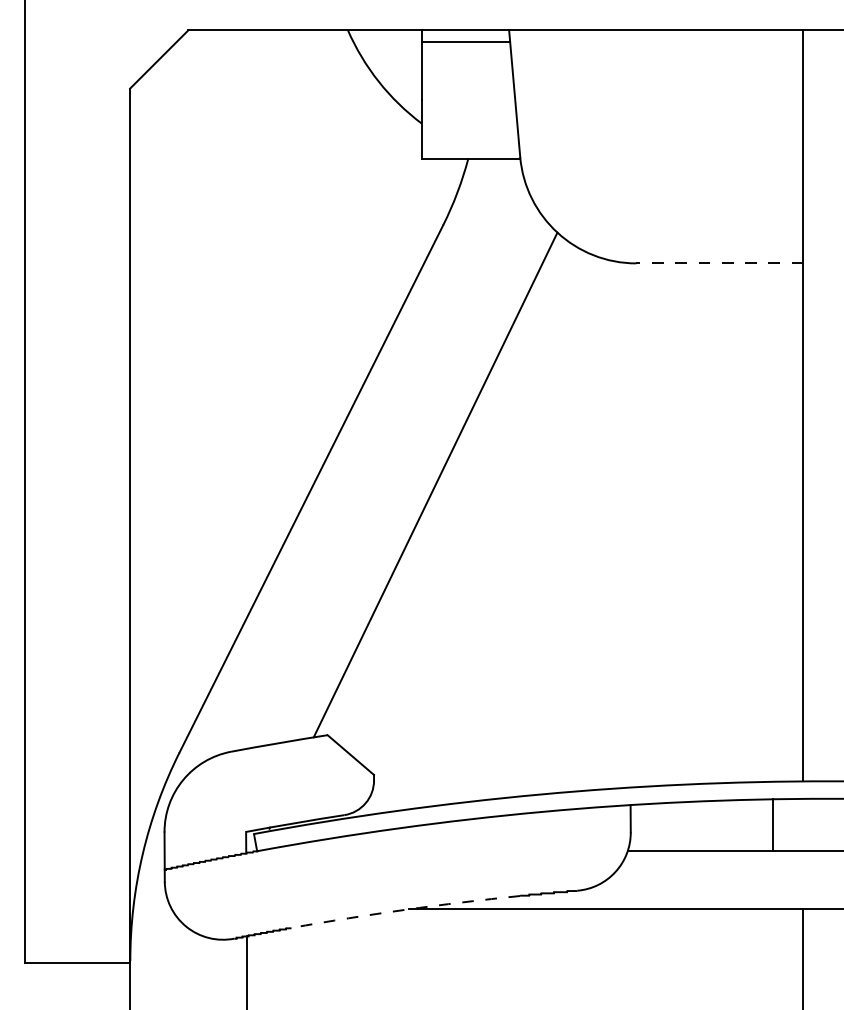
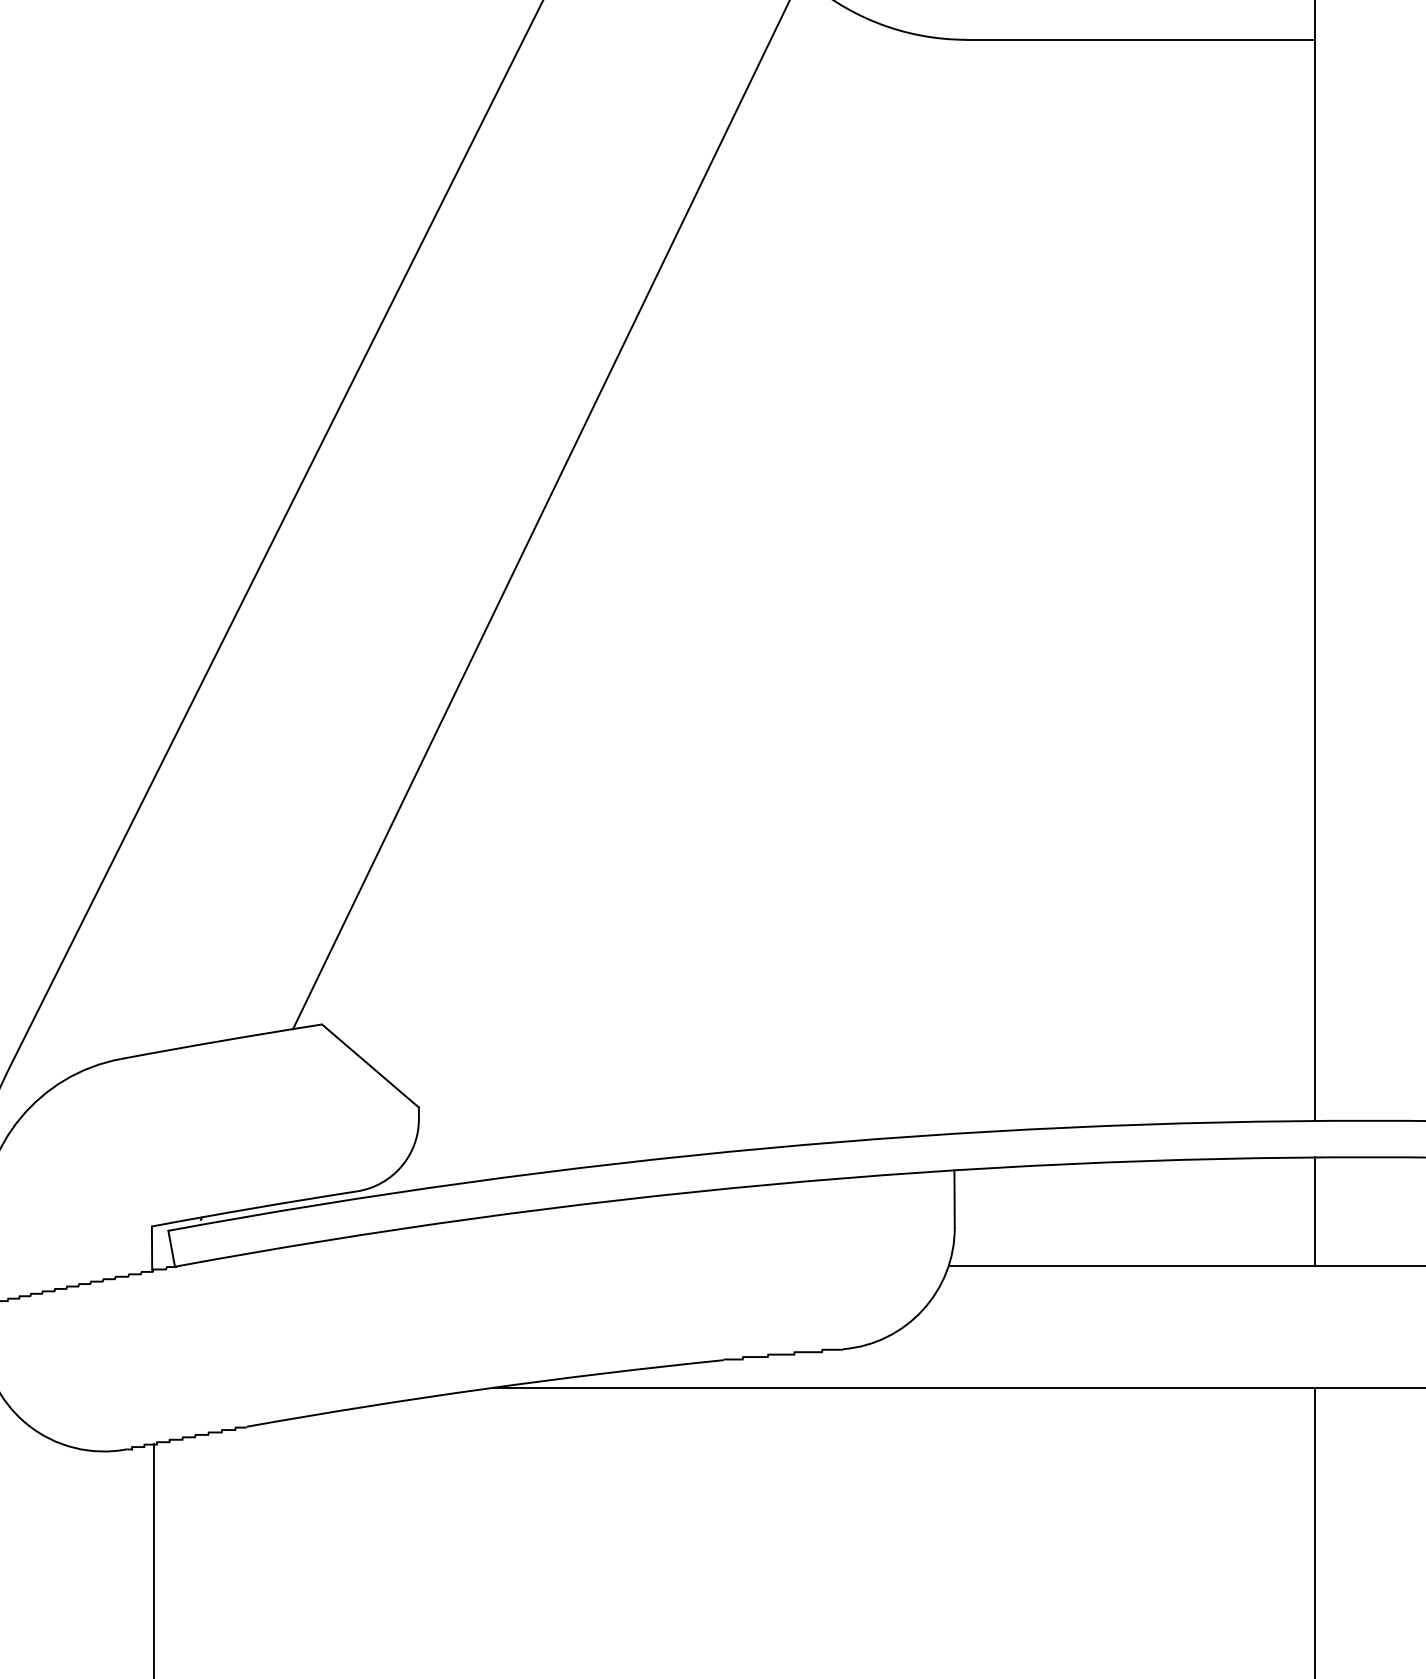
line: (719, 263) -> (1139, 39), dashed -> solid
line: (773, 824) -> (1315, 1210), moved
arc: (405, 909) -> (484, 1388), dashed -> solid

